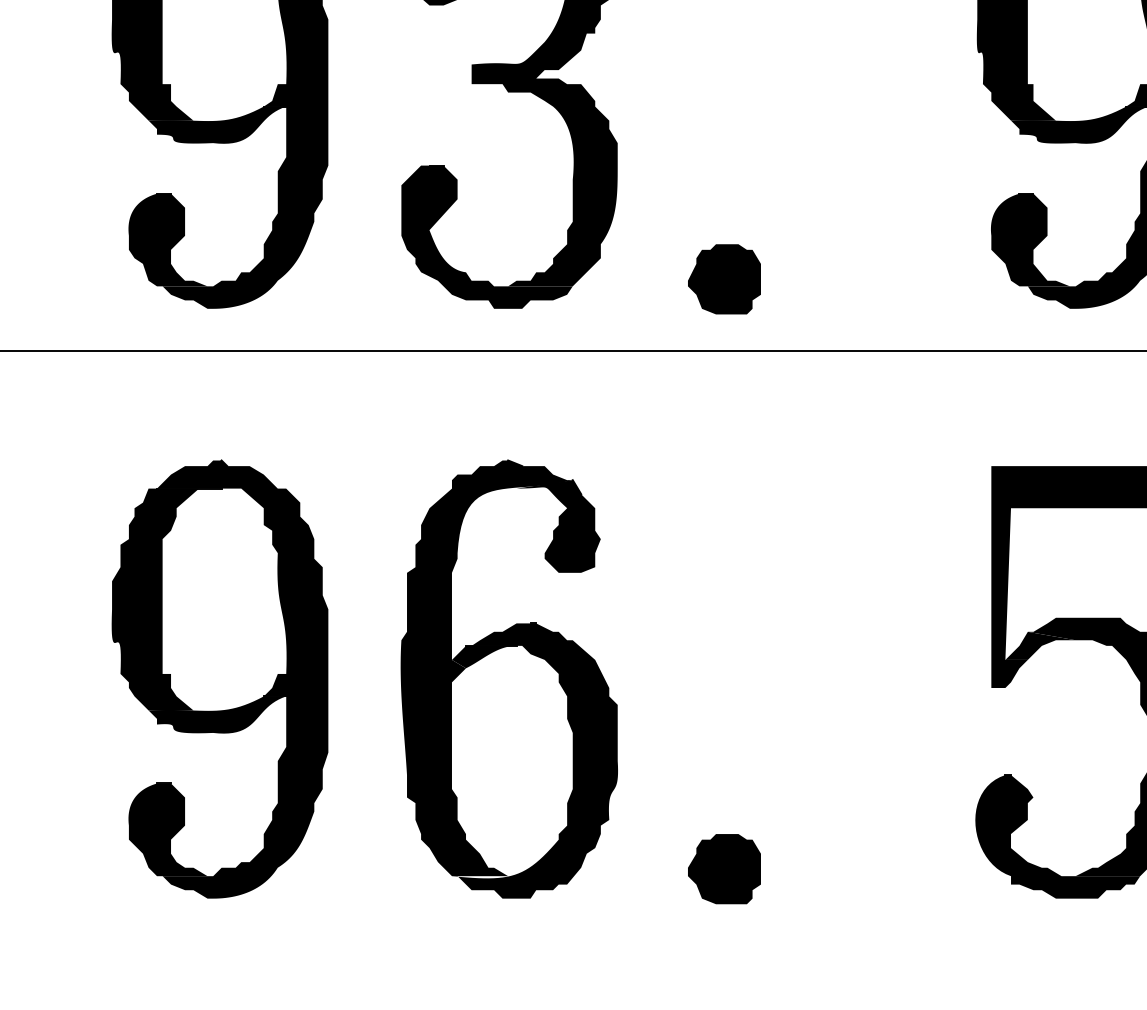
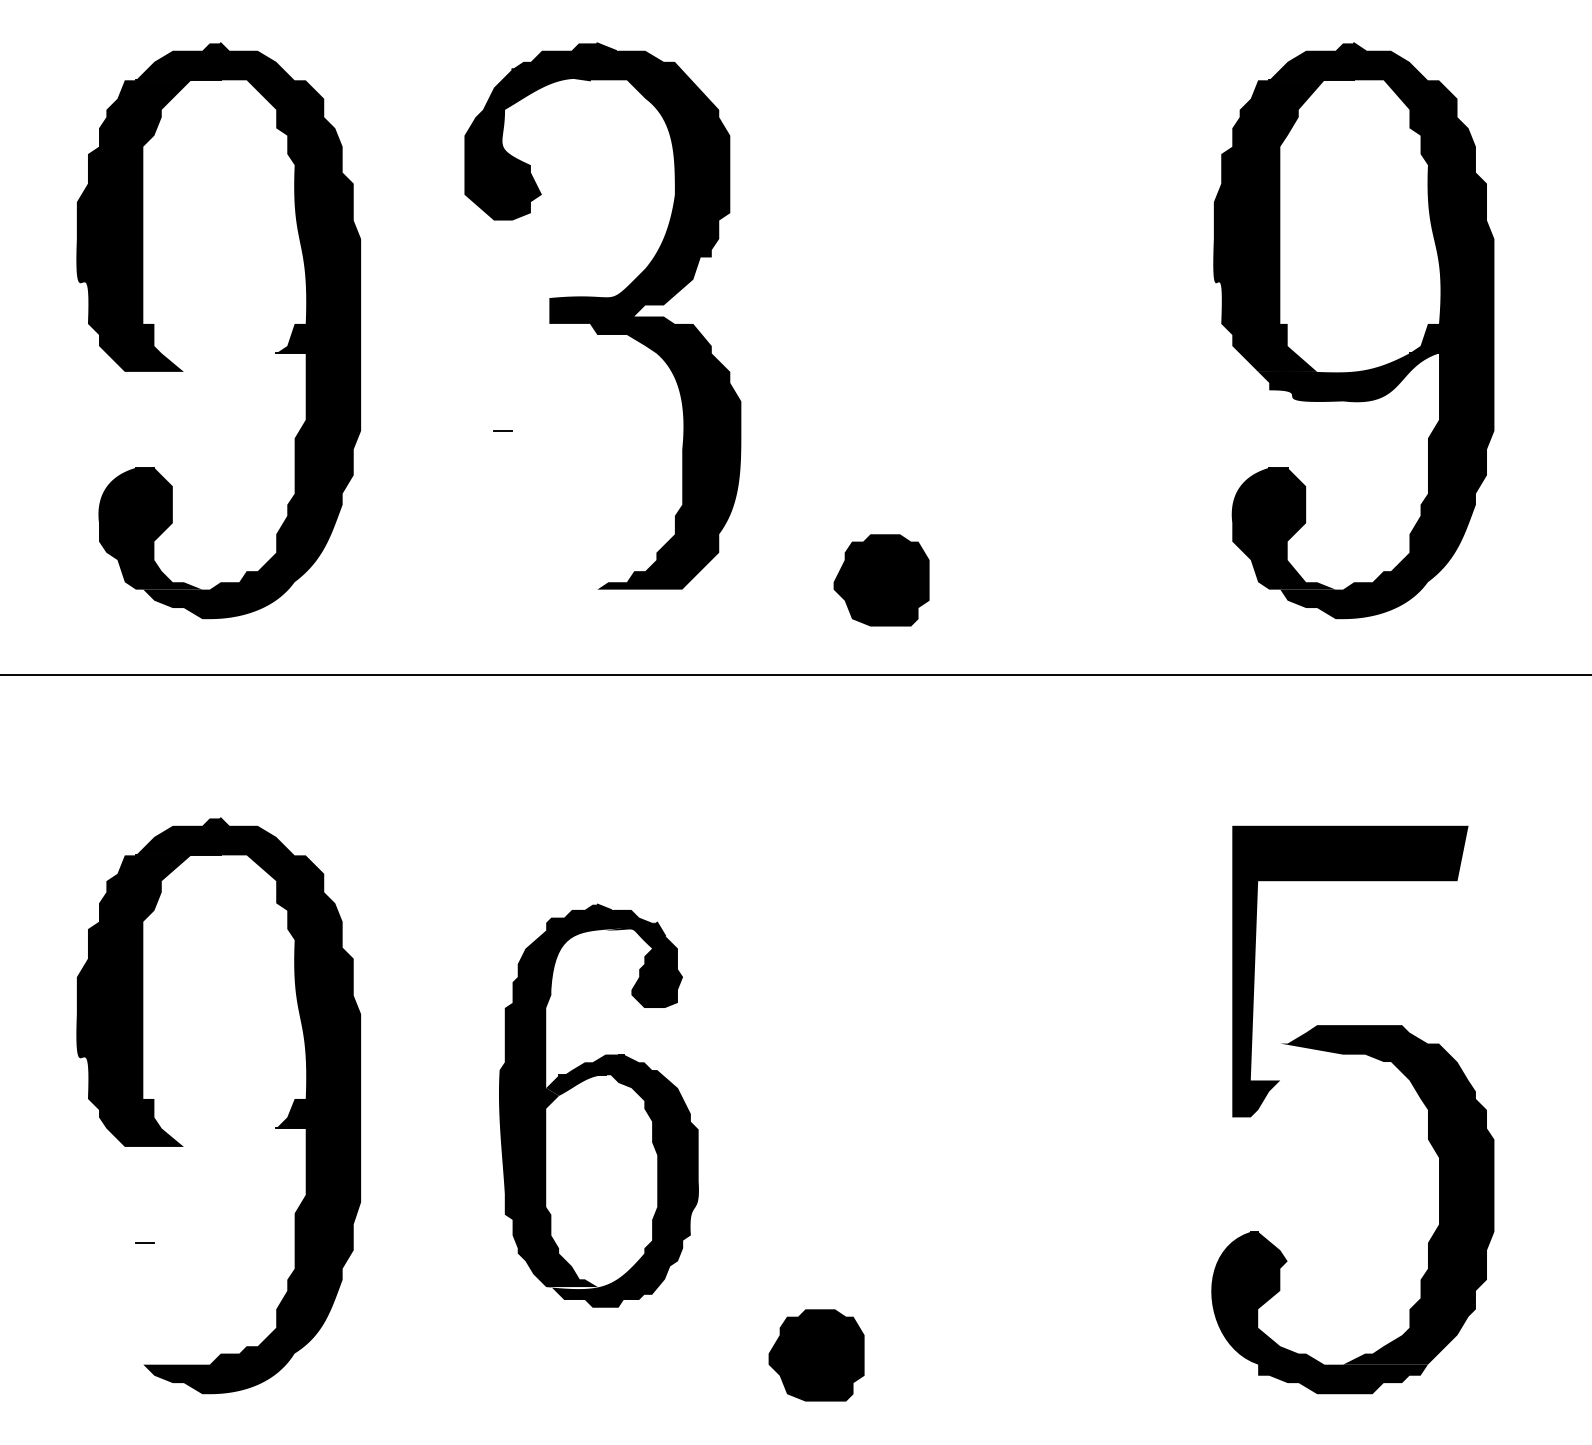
fill: (216, 124) -> (214, 377), removed
fill: (486, 236) -> (569, 524), removed
fill: (1040, 645) -> (1296, 1061), removed
part: (509, 678) -> (598, 1105), size x0.7
fill: (216, 714) -> (214, 1152), removed
fill: (170, 829) -> (153, 1303), removed
part: (724, 869) -> (816, 1355), moved

